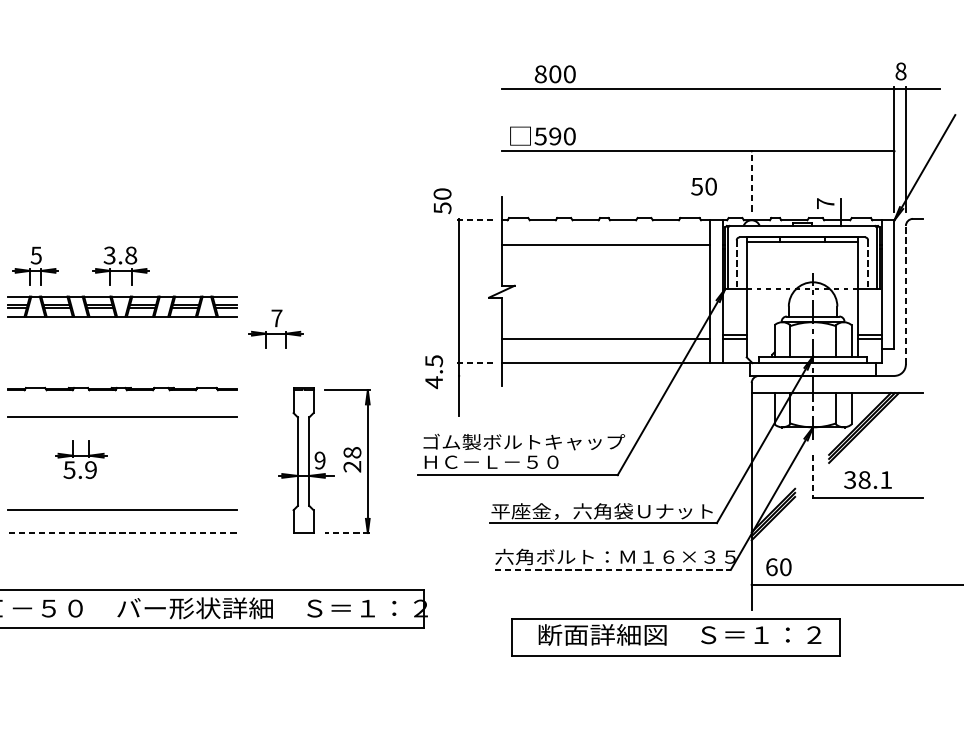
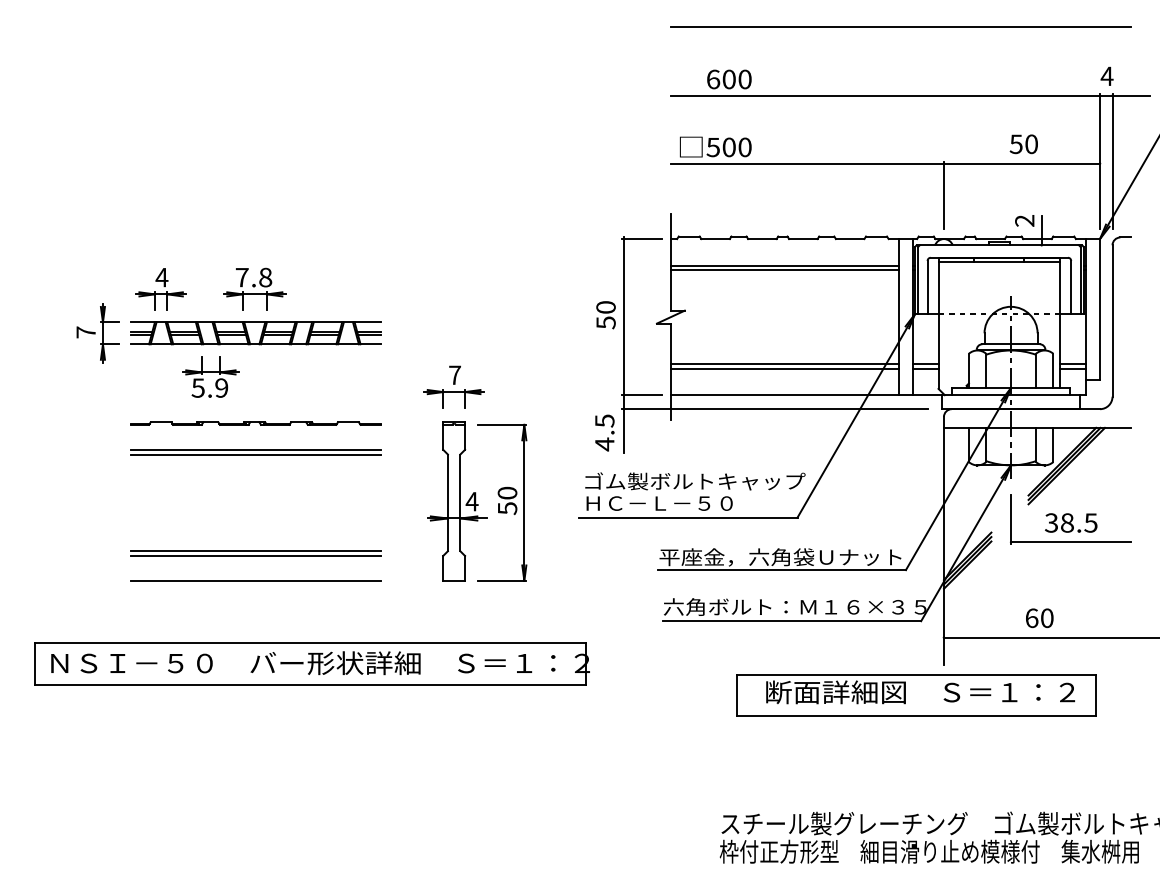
line: (711, 25) -> (900, 26), added
text: (900, 71) -> (1106, 76), 8 -> 4
text: (540, 74) -> (713, 79), 800 -> 600
text: (554, 136) -> (728, 147), 590 -> 500
line: (751, 180) -> (943, 195), dashed -> solid
text: (703, 186) -> (1023, 144), moved
text: (442, 201) -> (605, 315), moved
text: (825, 203) -> (1024, 220), 7 -> 2
line: (475, 220) -> (641, 239), dashed -> solid
line: (605, 249) -> (784, 270), added
text: (35, 255) -> (161, 277), 5 -> 4
text: (109, 255) -> (241, 277), 3.8 -> 7.8
line: (736, 264) -> (927, 287), dashed -> solid
line: (868, 264) -> (1071, 287), dashed -> solid
line: (905, 295) -> (1112, 321), dashed -> solid
part: (275, 328) -> (453, 386), moved
line: (605, 334) -> (784, 363), added
line: (475, 363) -> (641, 395), dashed -> solid
text: (433, 371) -> (604, 432), moved
line: (597, 376) -> (775, 409), added
line: (121, 412) -> (255, 449), added
part: (80, 459) -> (210, 376), moved
text: (352, 459) -> (507, 500), 28 -> 50
text: (319, 460) -> (471, 501), 9 -> 4
line: (813, 476) -> (1011, 519), dashed -> solid
text: (885, 479) -> (1090, 522), 38.1 -> 38.5
line: (121, 506) -> (255, 551), added
line: (121, 532) -> (255, 580), dashed -> solid
line: (346, 532) -> (501, 580), dashed -> solid
text: (778, 567) -> (1039, 618), moved
line: (613, 570) -> (792, 621), dashed -> solid
part: (676, 637) -> (916, 695), moved

